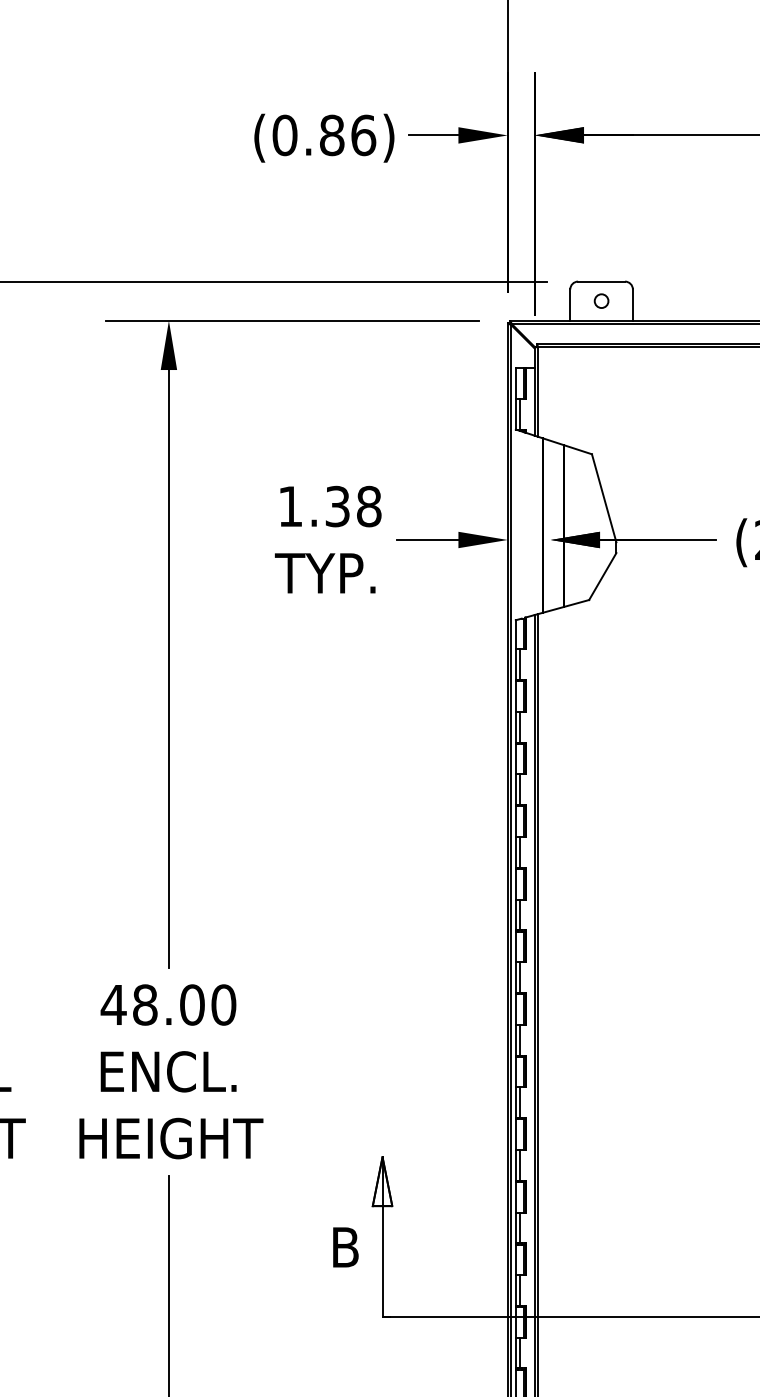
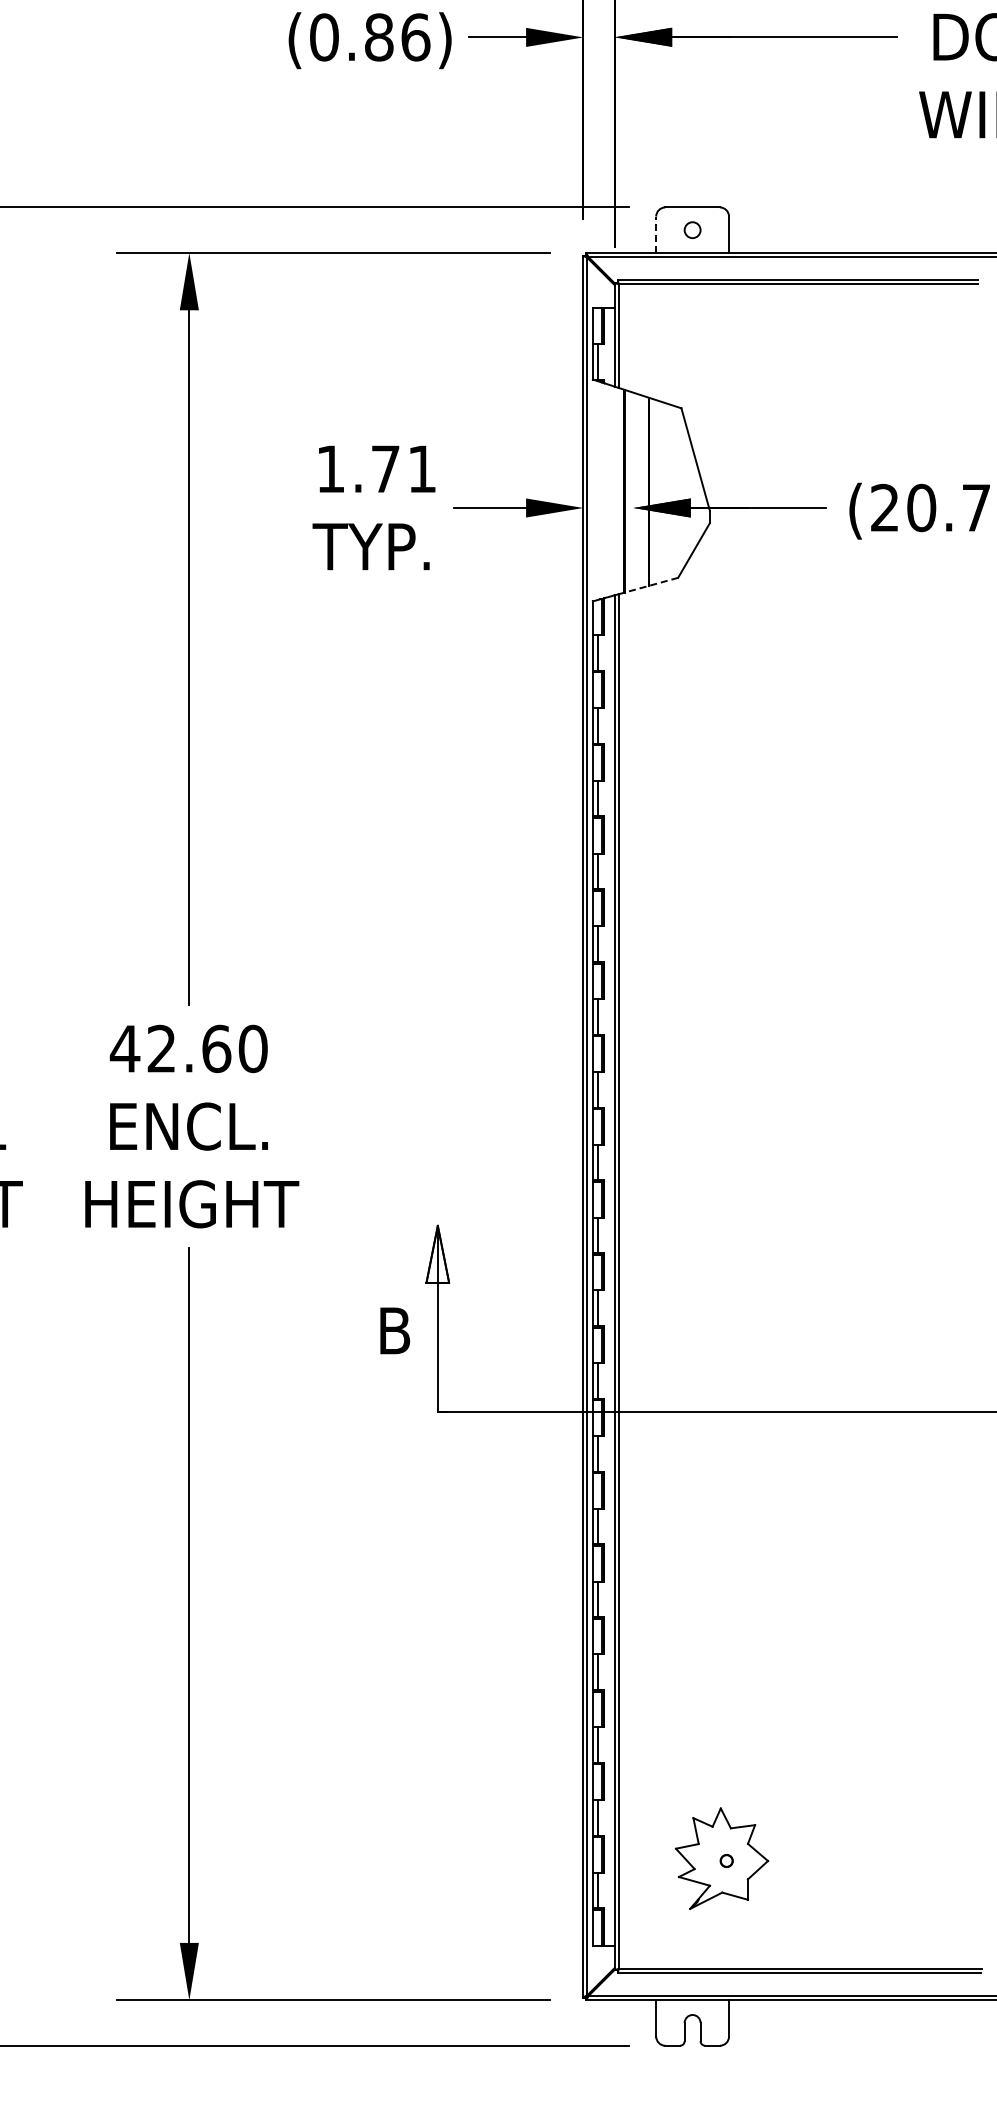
line: (570, 304) -> (656, 234), solid -> dashed
text: (353, 506) -> (404, 469), 1.38 -> 1.71
line: (563, 607) -> (648, 586), solid -> dashed
text: (169, 1004) -> (189, 1048), 48.00 -> 42.60

